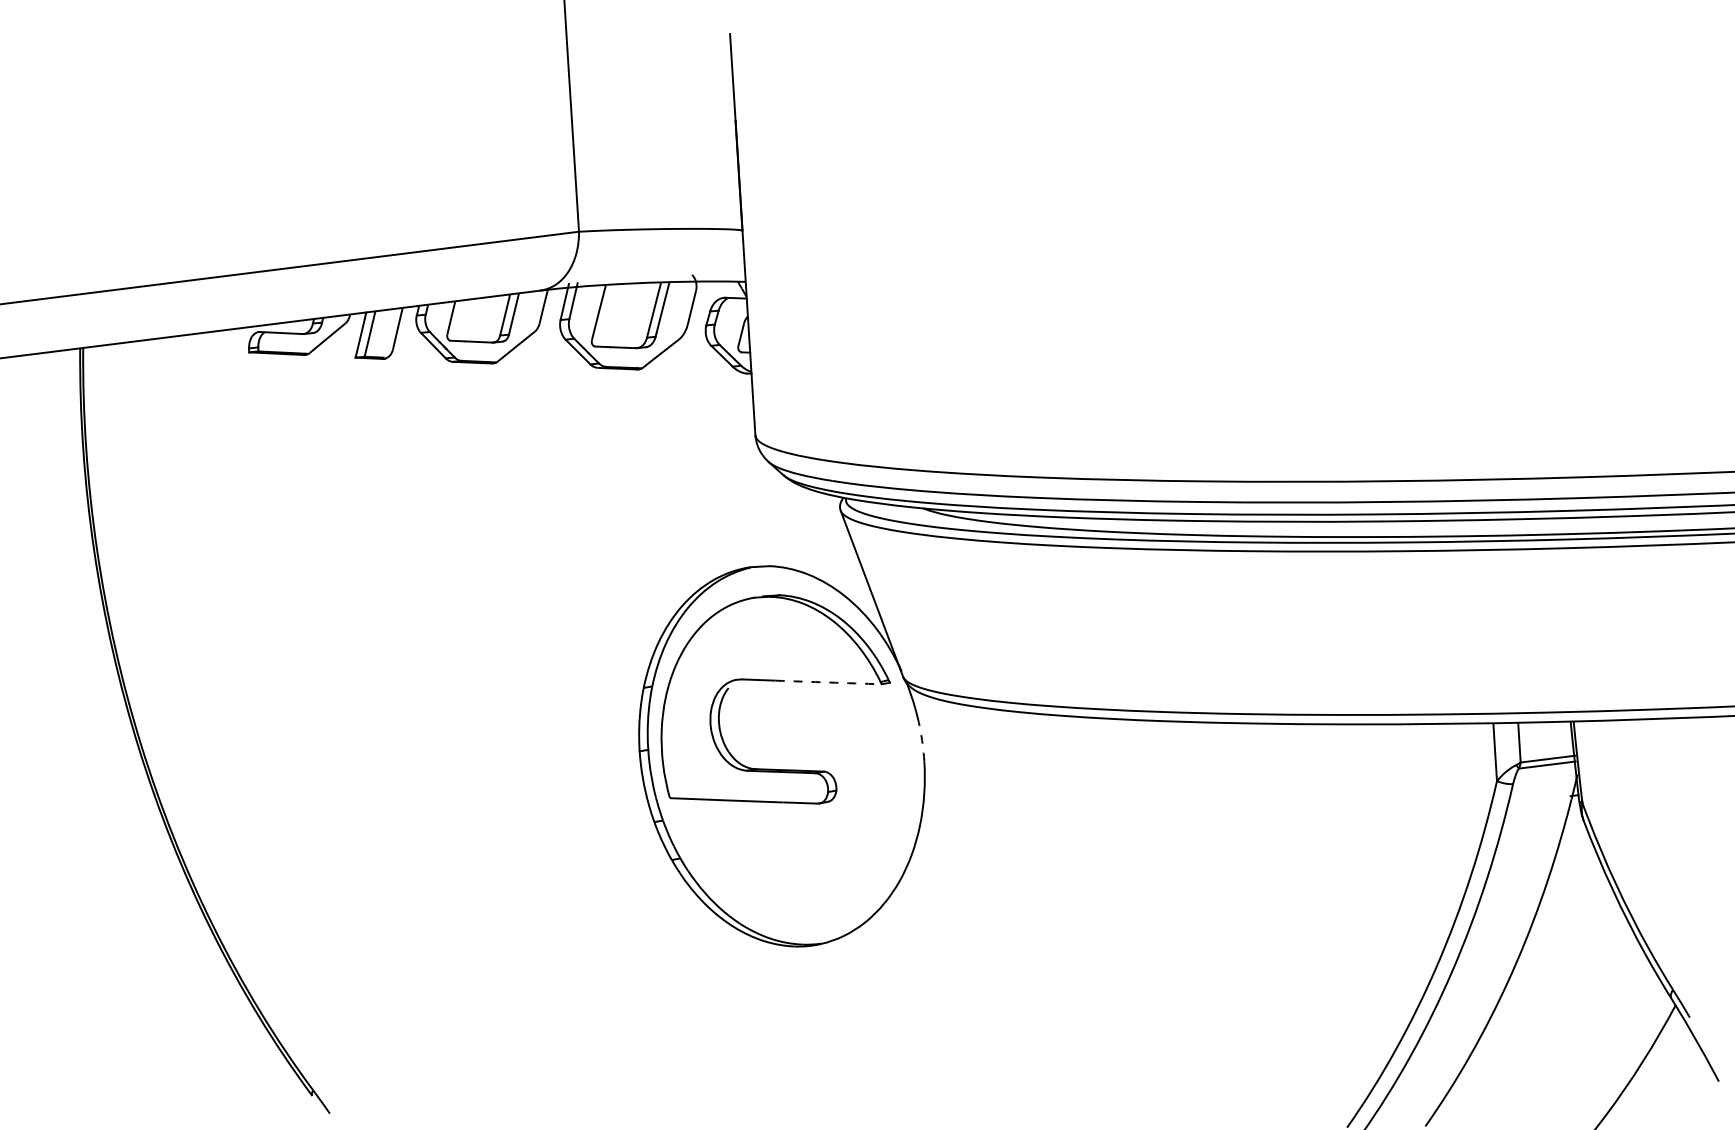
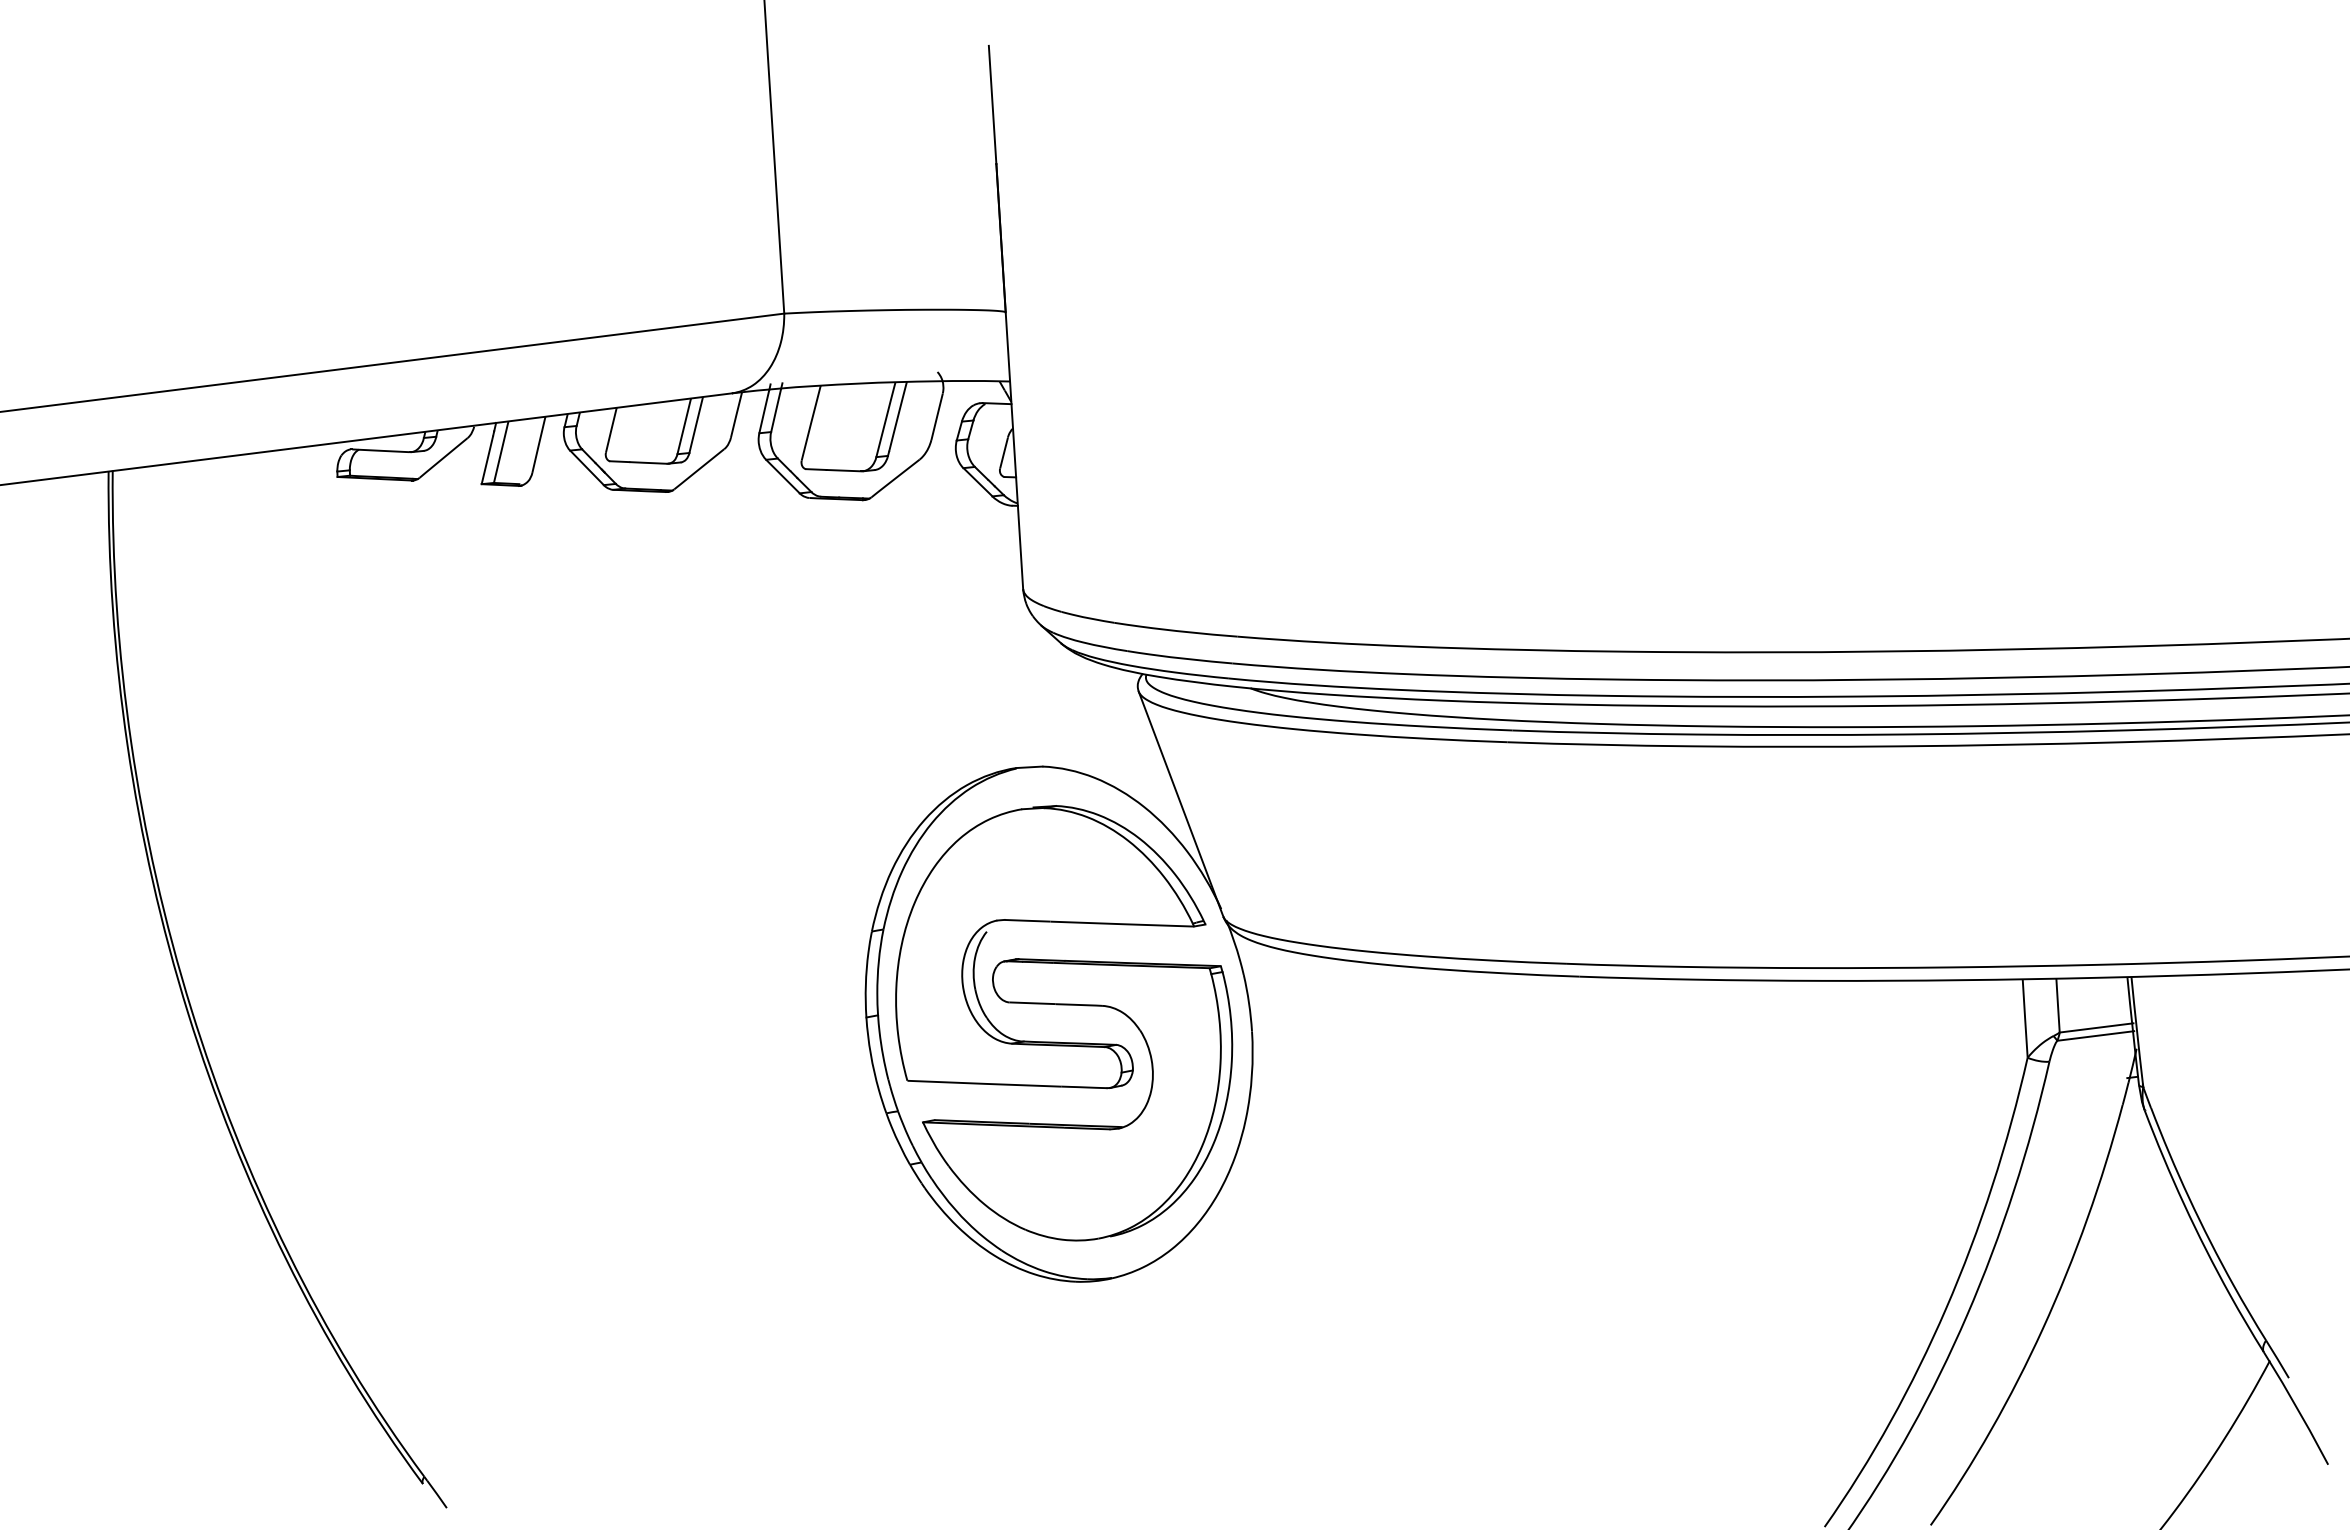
arc: (828, 682) -> (1122, 924), dashed -> solid
arc: (922, 740) -> (1249, 1002), dashed -> solid
part: (795, 830) -> (1077, 1124), added

